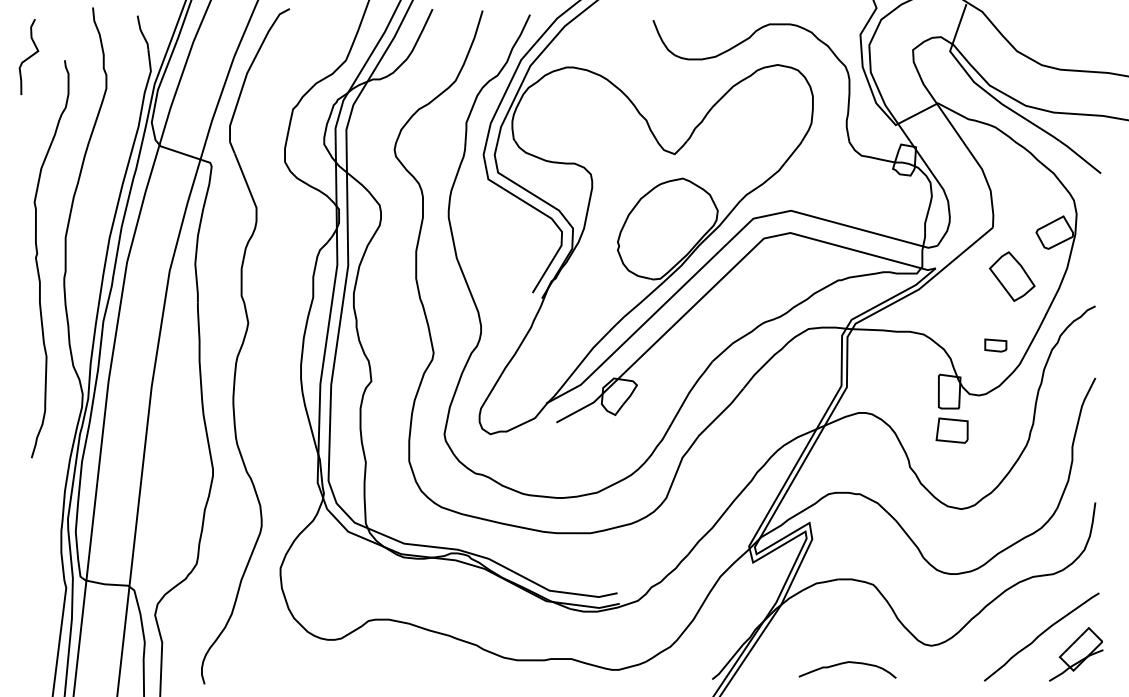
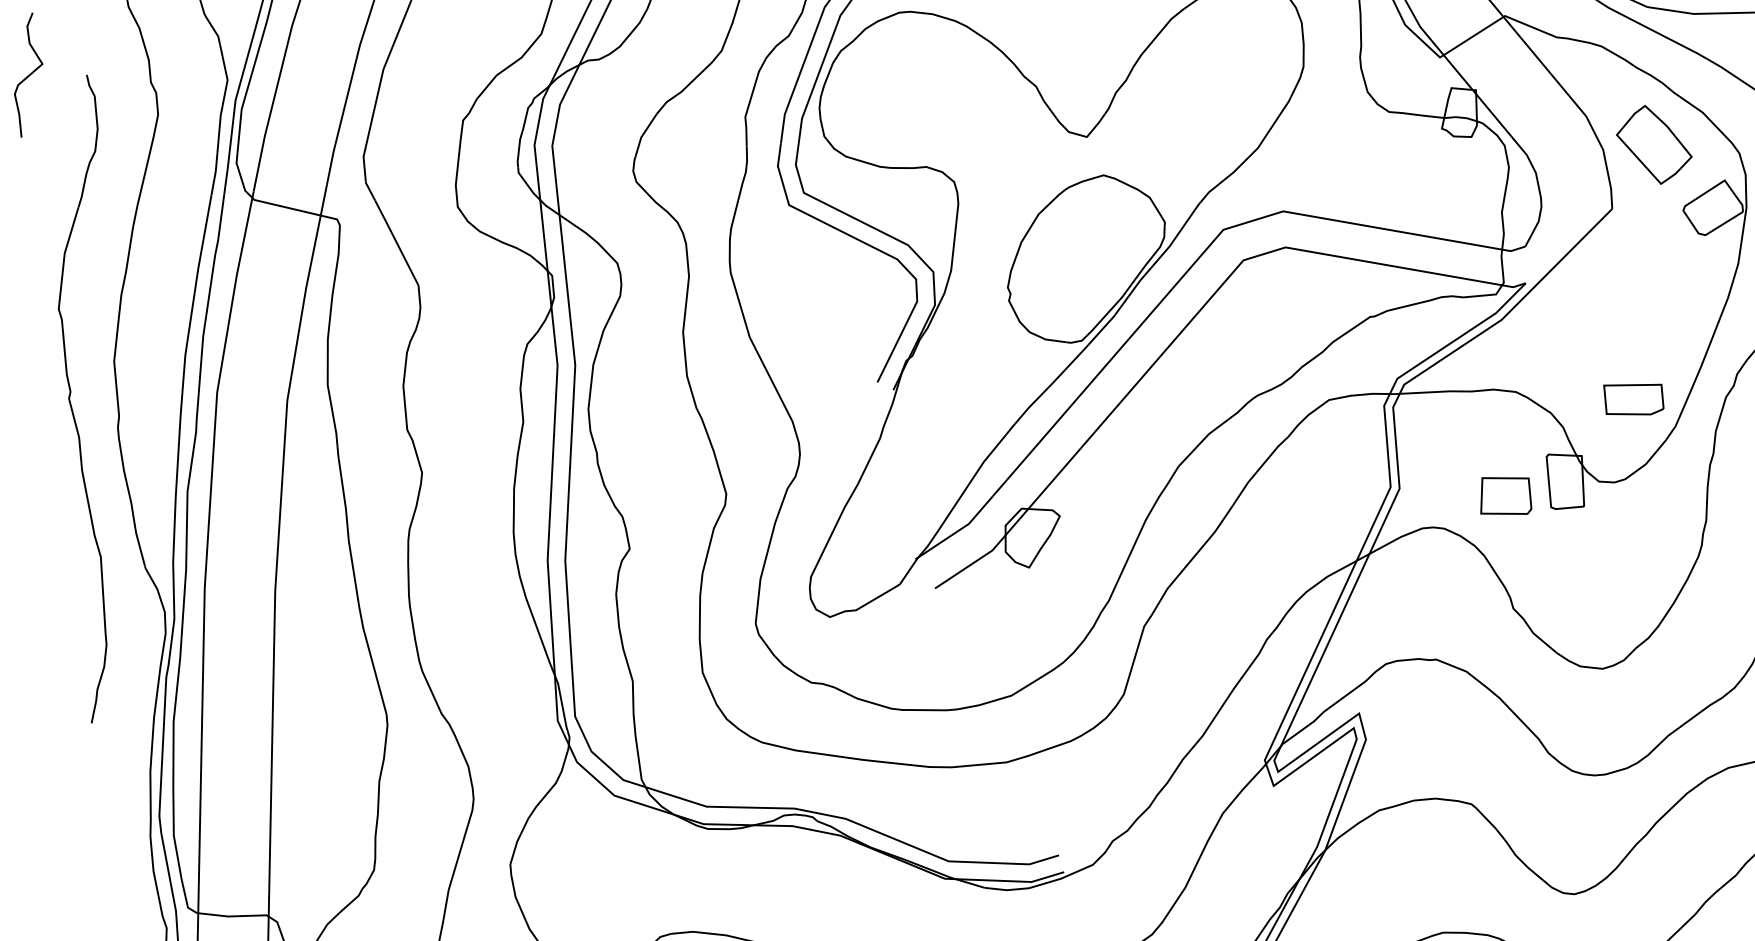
part: (1012, 276) -> (1654, 144), moved
part: (995, 345) -> (1633, 399), size x1.67
part: (951, 430) -> (1503, 495), moved

